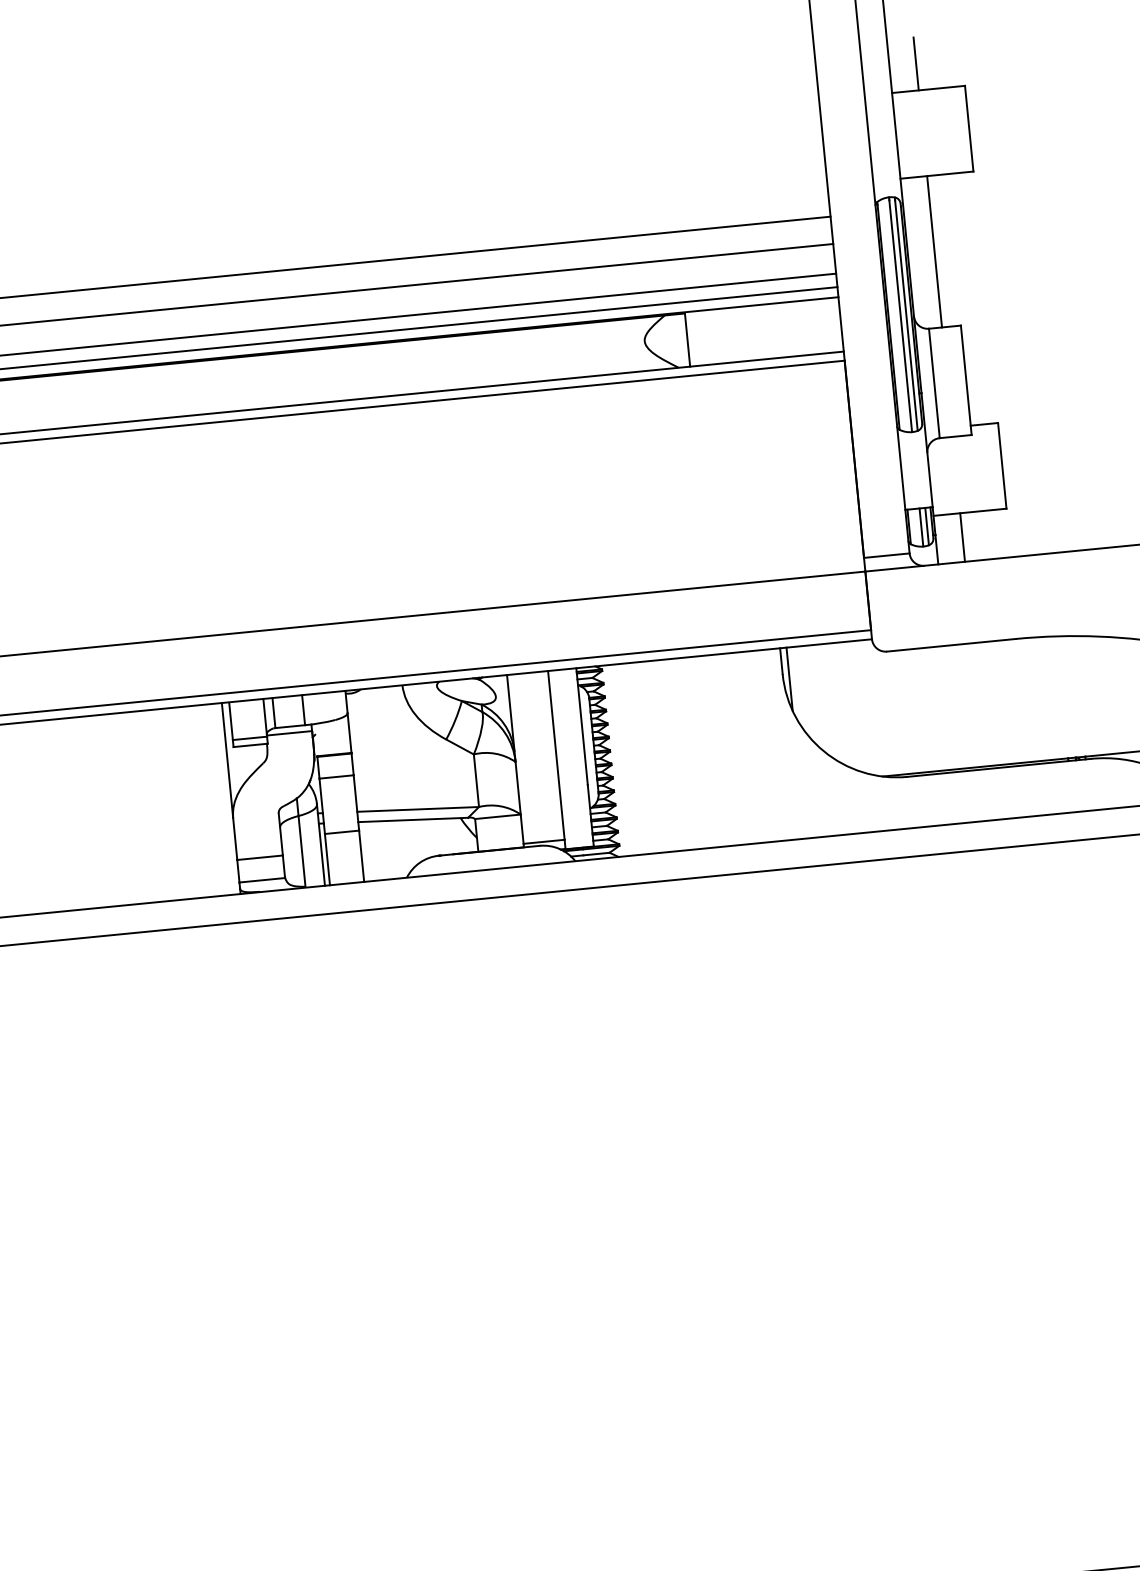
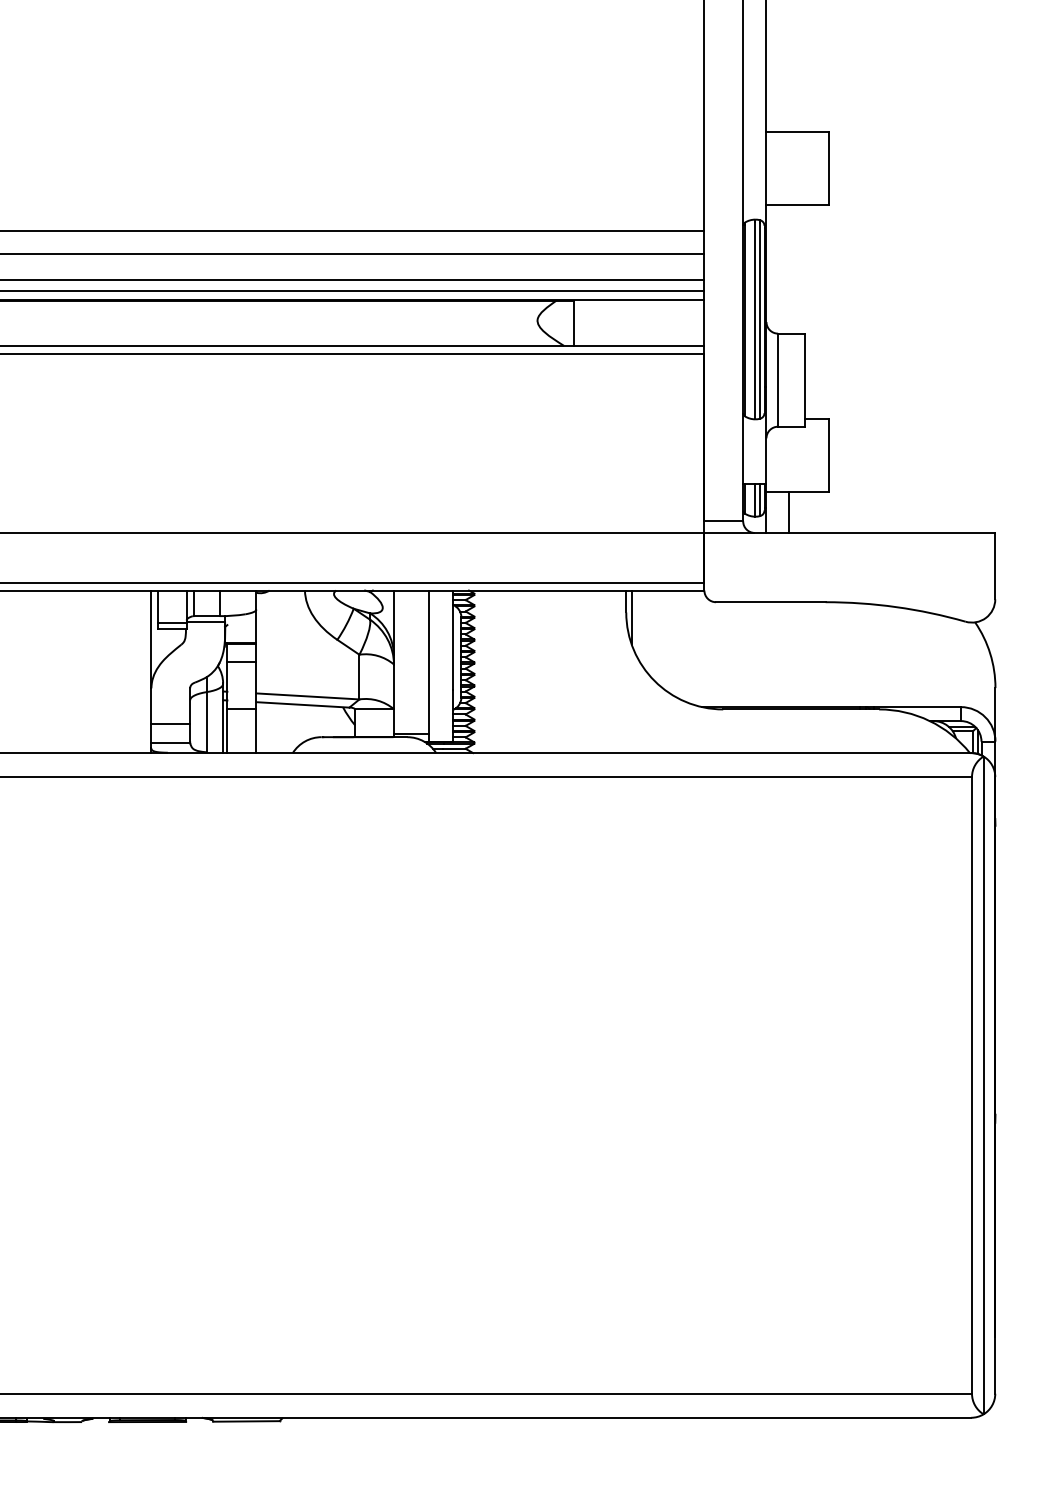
line: (916, 63) -> (789, 109), removed
line: (934, 250) -> (789, 268), removed

